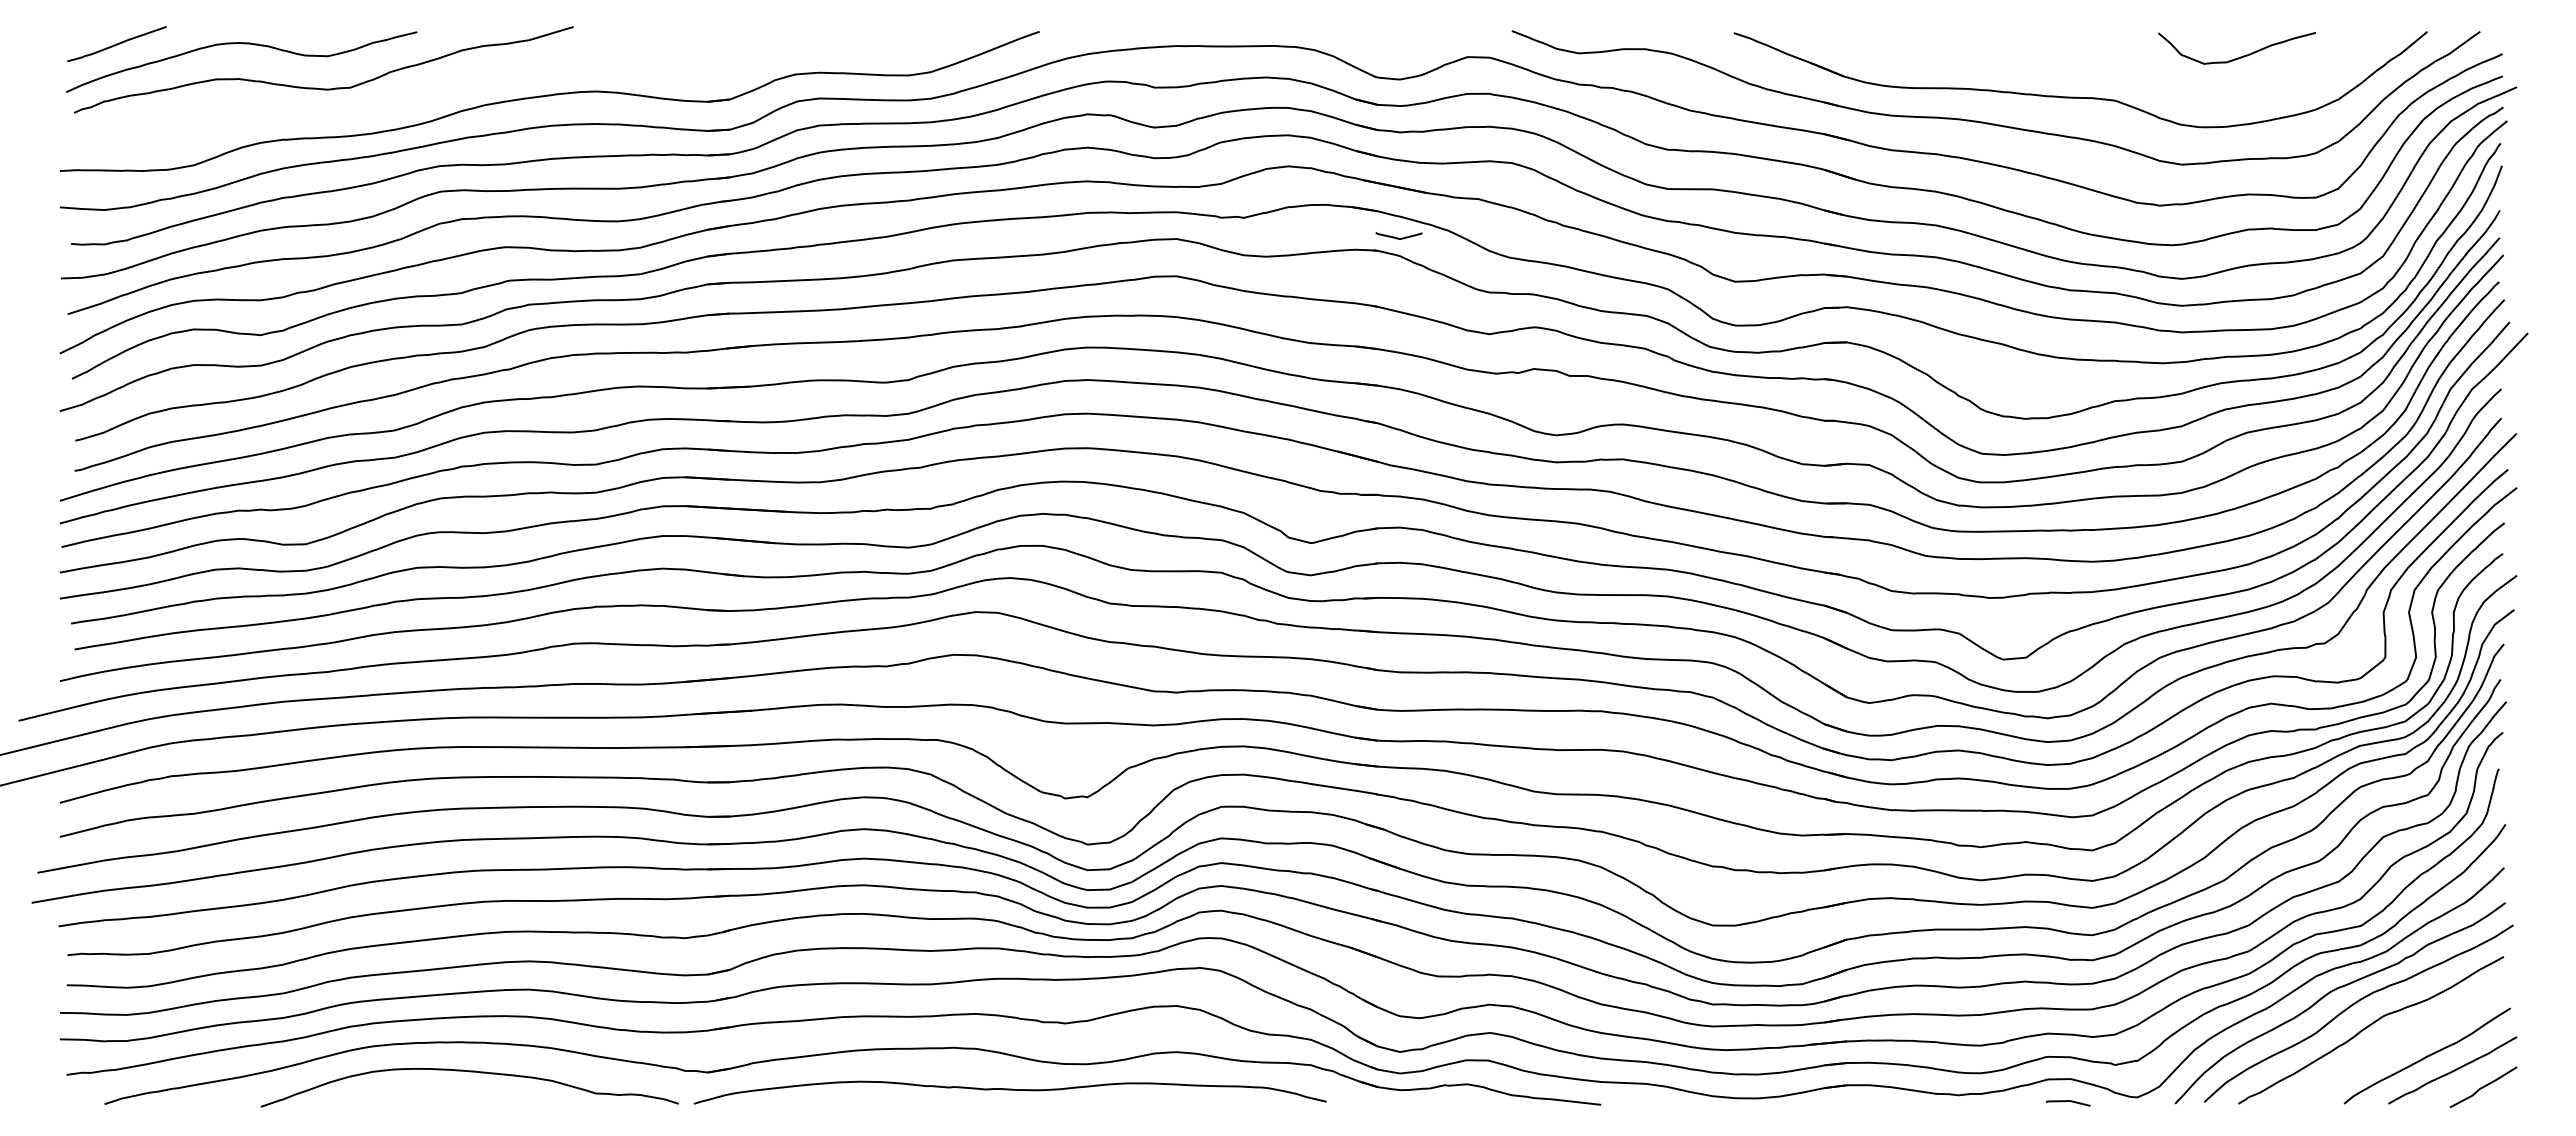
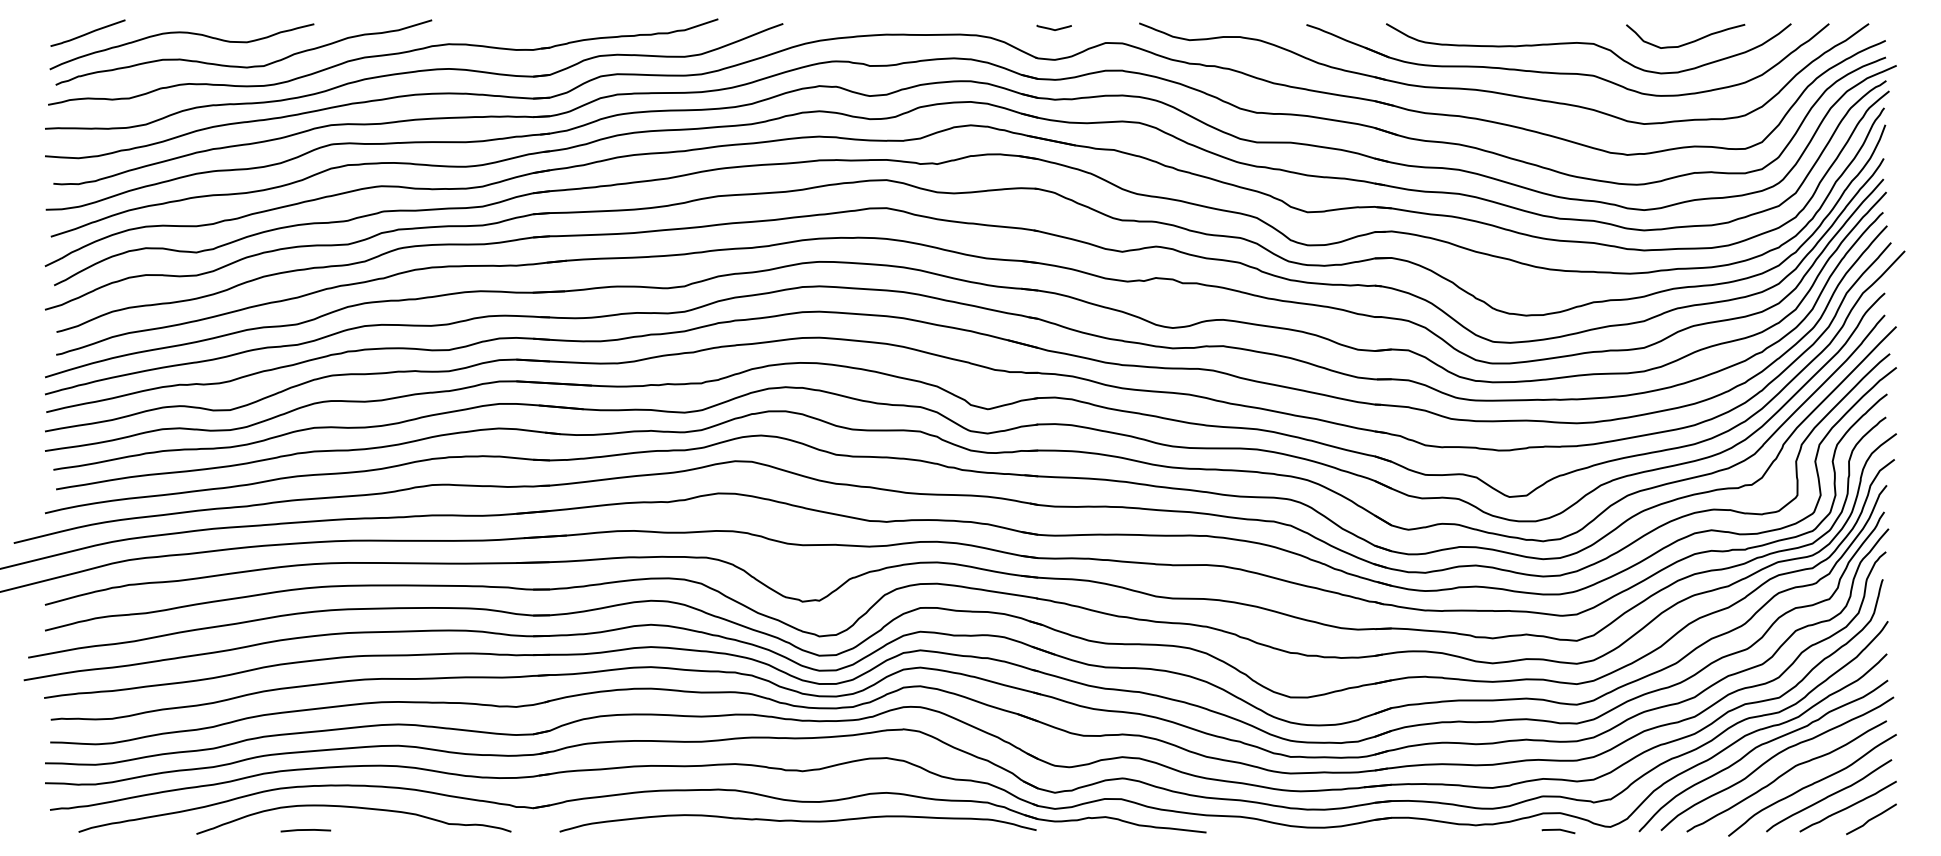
curve: (2108, 58) -> (1588, 44), added
part: (508, 74) -> (383, 56), added
curve: (1398, 237) -> (1053, 28), moved
curve: (2405, 1041) -> (1812, 784), added
curve: (1009, 1090) -> (797, 821), moved
line: (405, 1102) -> (305, 830), added

